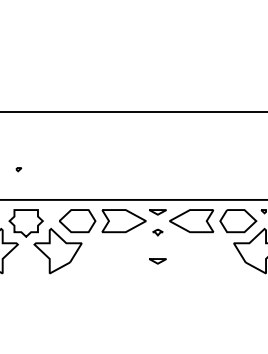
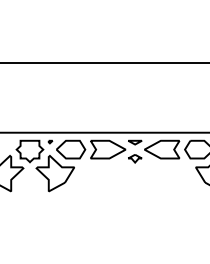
part: (18, 169) -> (50, 141), moved
part: (157, 232) -> (134, 158), size x1.67
part: (157, 261) -> (134, 181), removed

